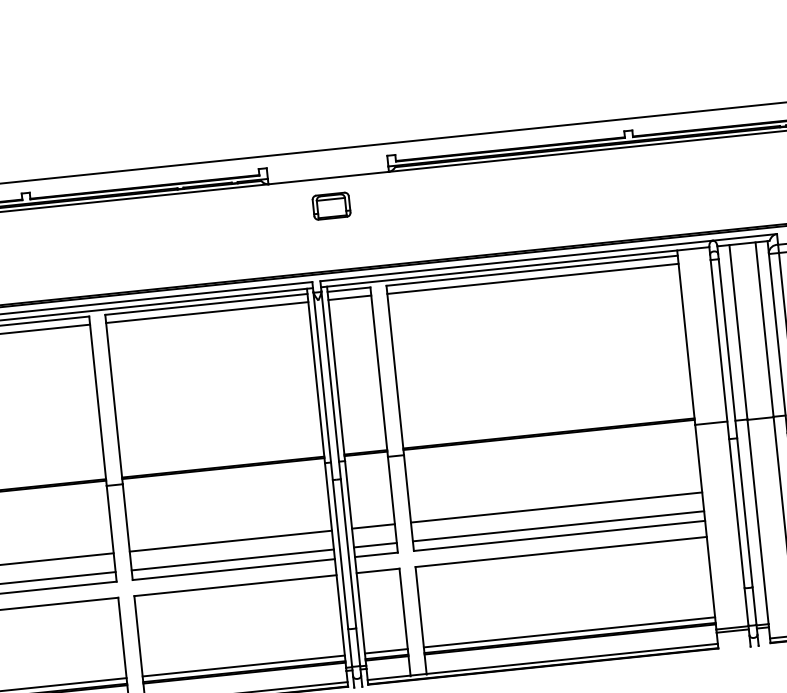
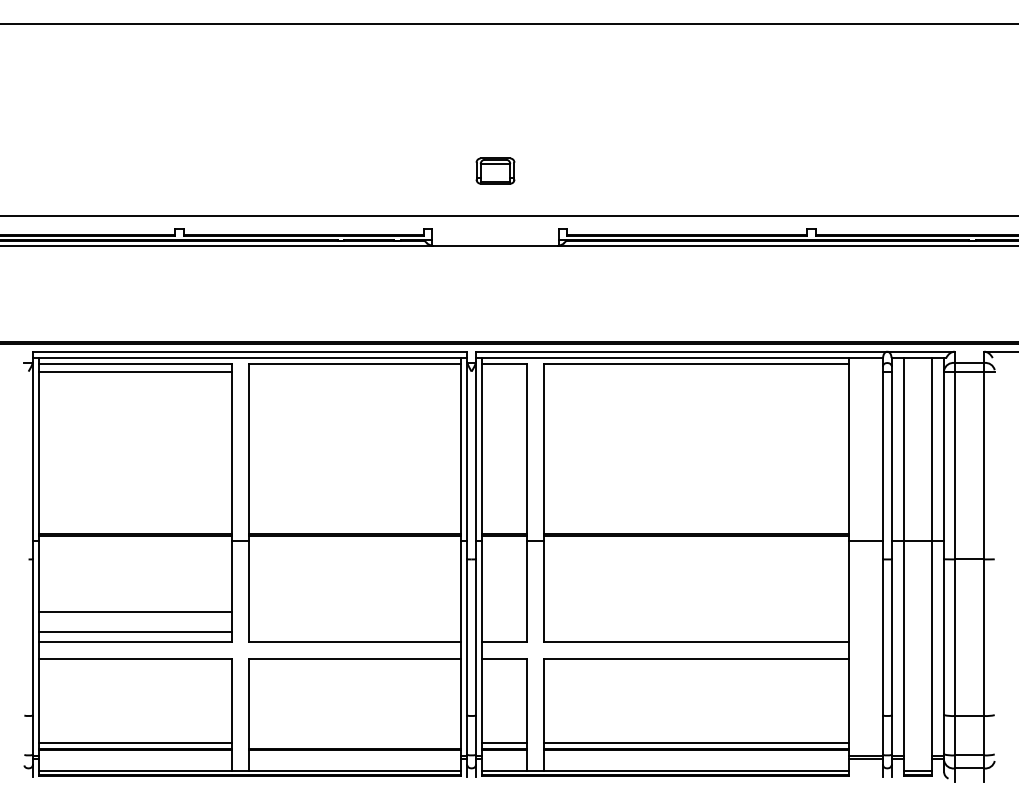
part: (331, 205) -> (495, 170), moved
line: (532, 279) -> (696, 372), removed
line: (349, 298) -> (504, 372), removed
line: (207, 312) -> (355, 372), removed
line: (556, 507) -> (696, 611), removed
line: (373, 526) -> (504, 611), removed
line: (558, 526) -> (696, 631), removed
line: (231, 540) -> (355, 611), removed
line: (375, 545) -> (504, 631), removed
line: (233, 559) -> (355, 631), removed
line: (244, 665) -> (355, 742), removed

